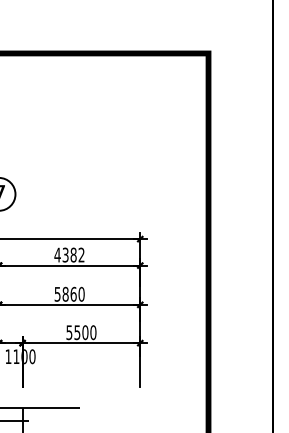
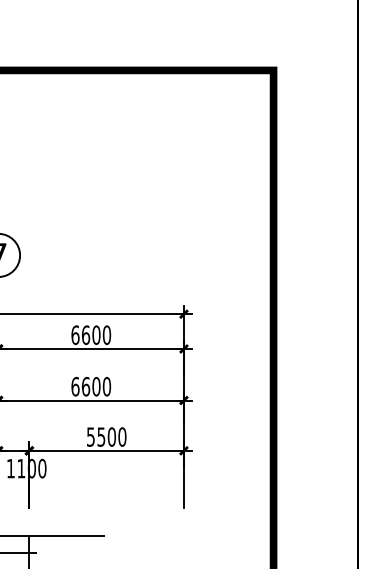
text: (69, 254) -> (91, 334), 4382 -> 6600
text: (65, 294) -> (85, 386), 5860 -> 6600

